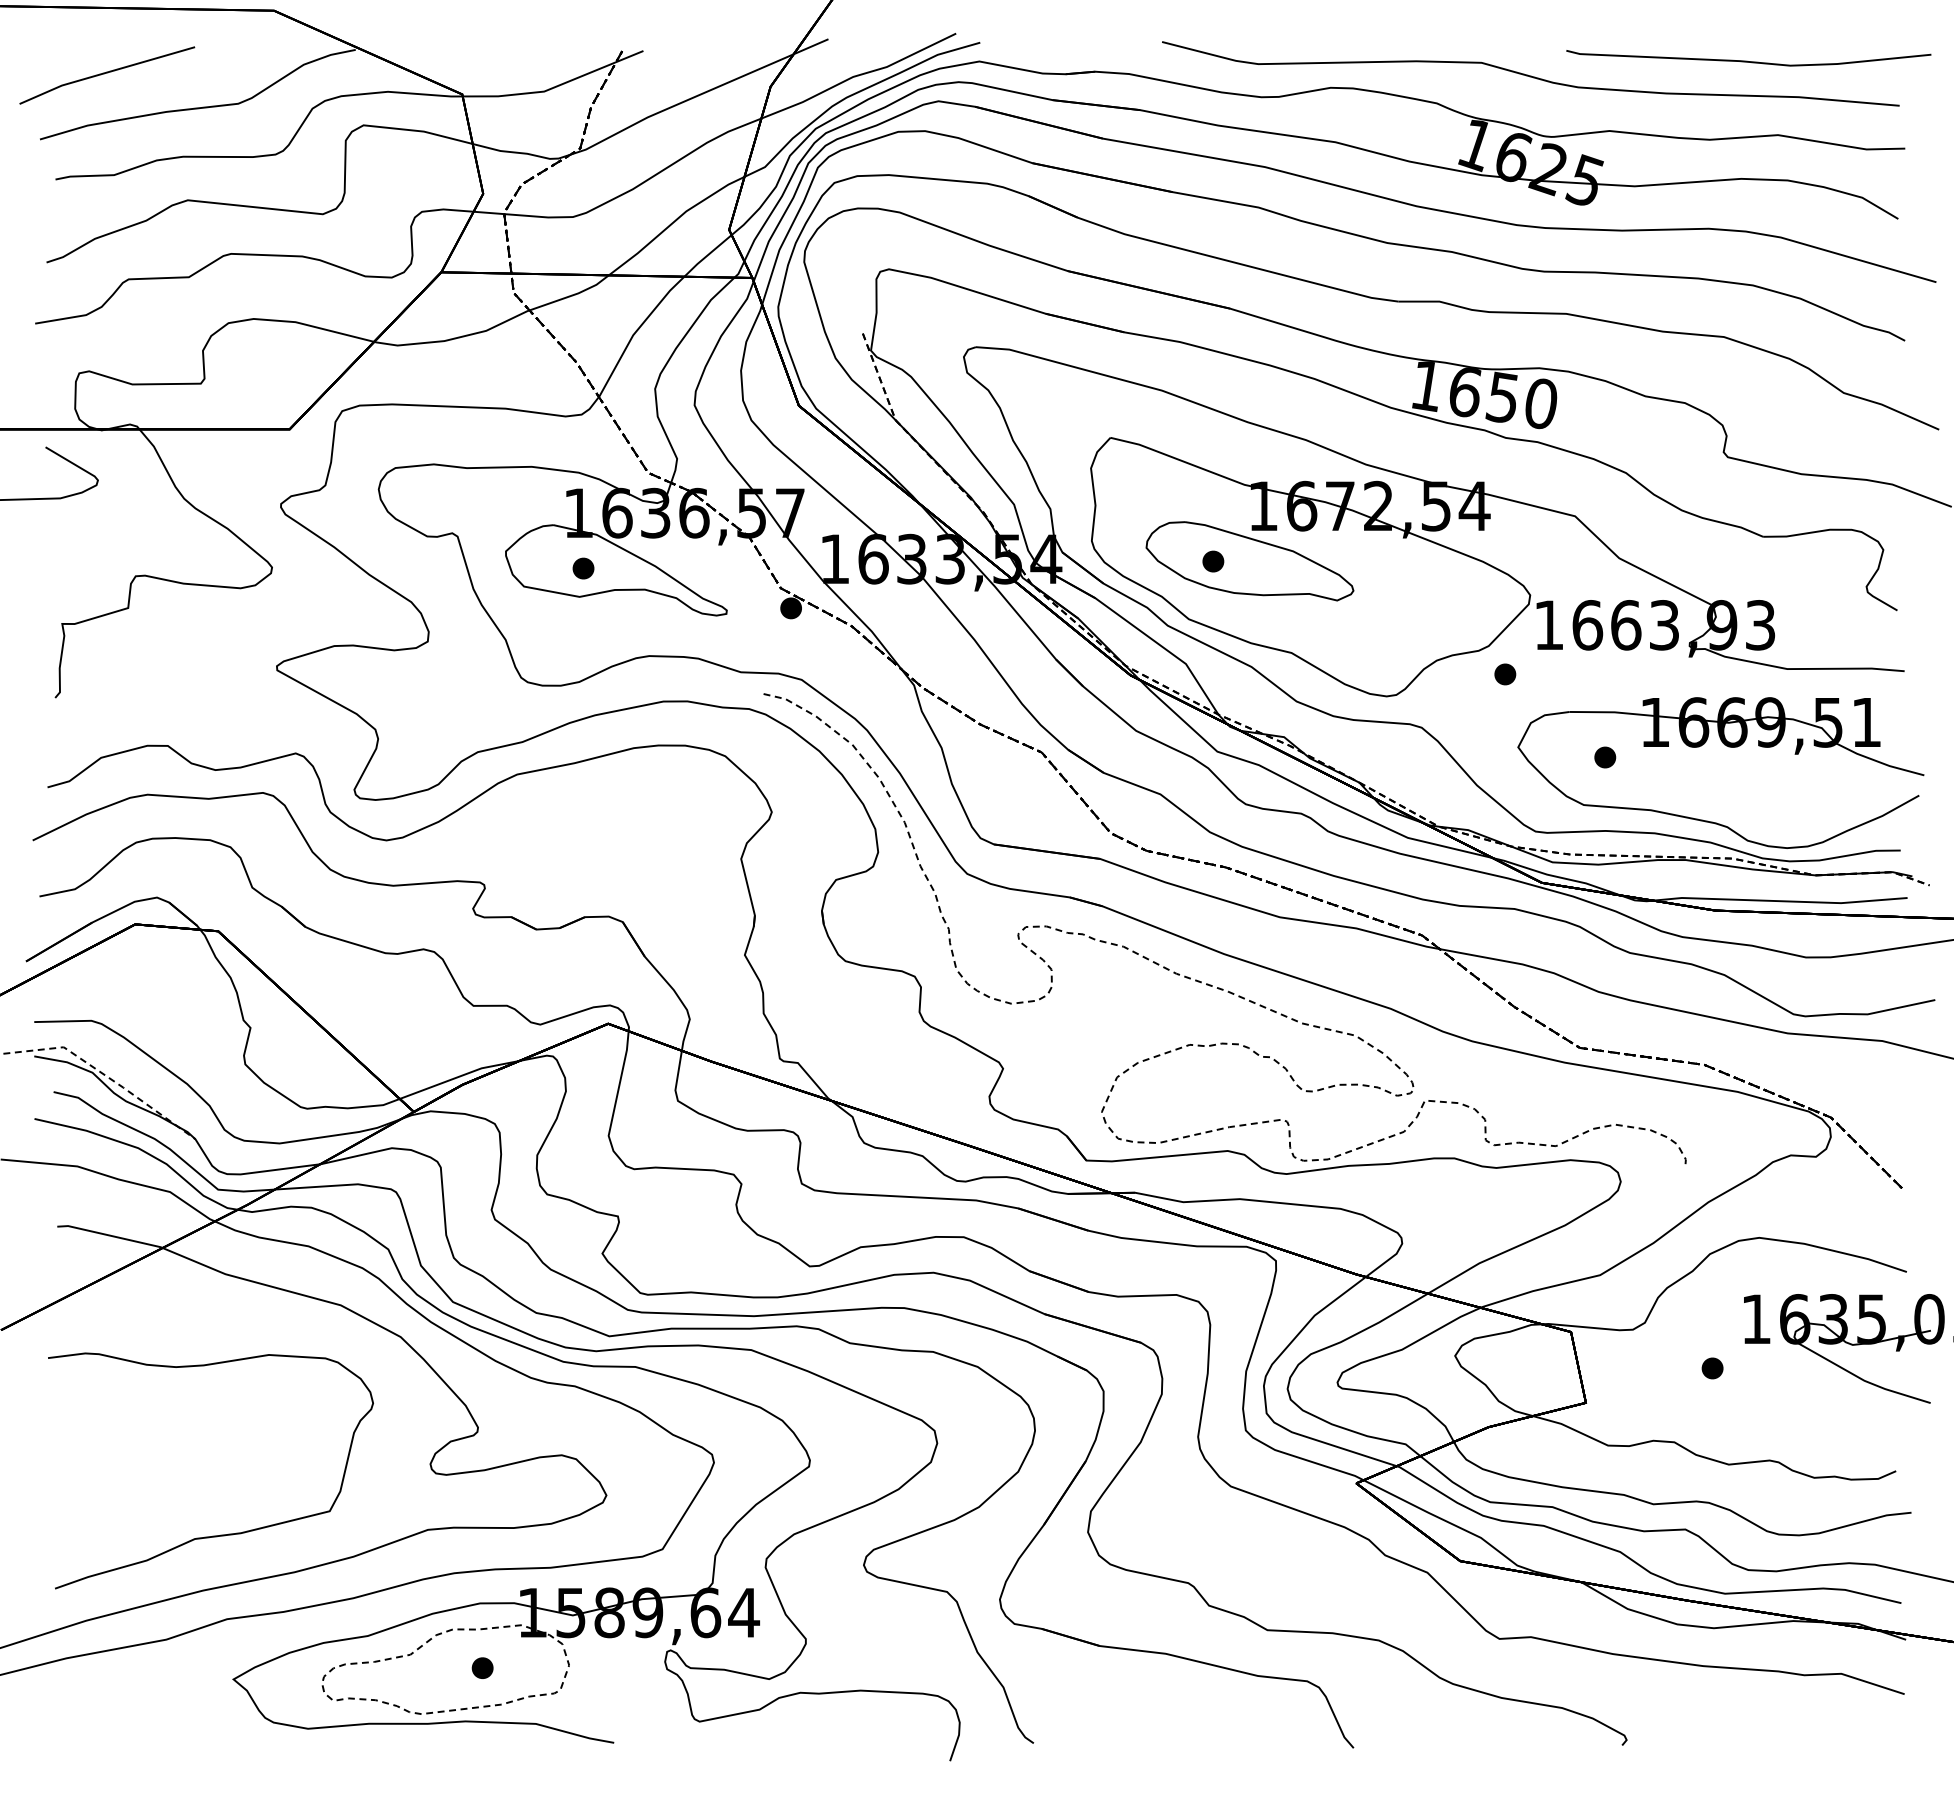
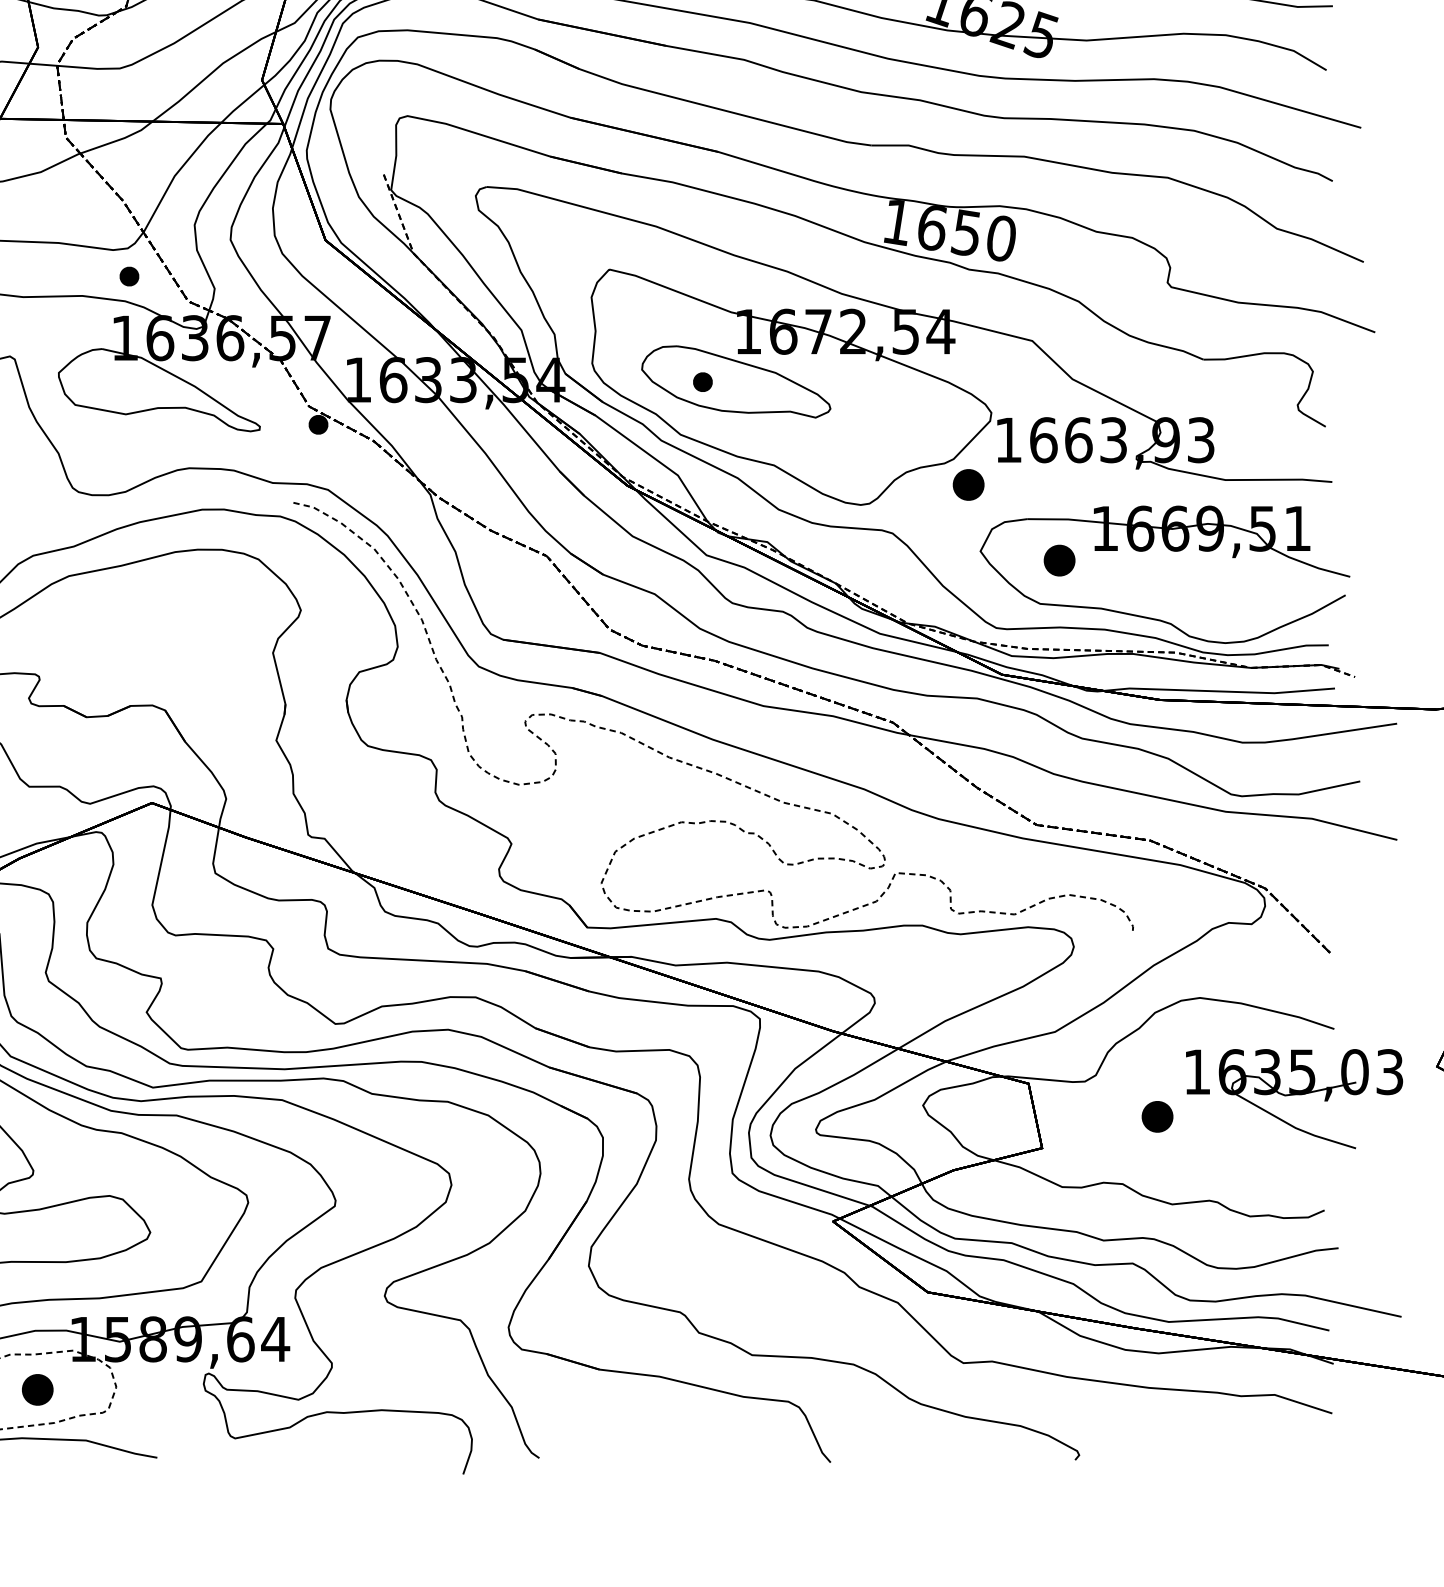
part: (583, 568) -> (129, 276), moved
part: (1505, 674) -> (968, 485), size x1.6
part: (1605, 757) -> (1059, 560), size x1.6
part: (1712, 1368) -> (1157, 1116), size x1.6
part: (482, 1667) -> (37, 1389), size x1.6

